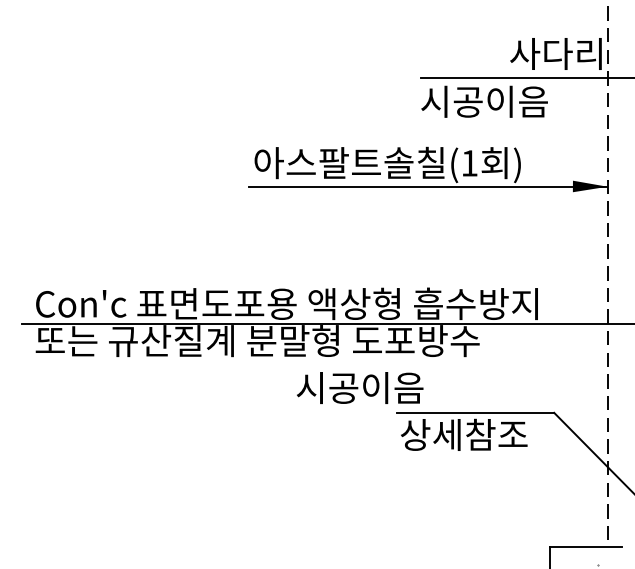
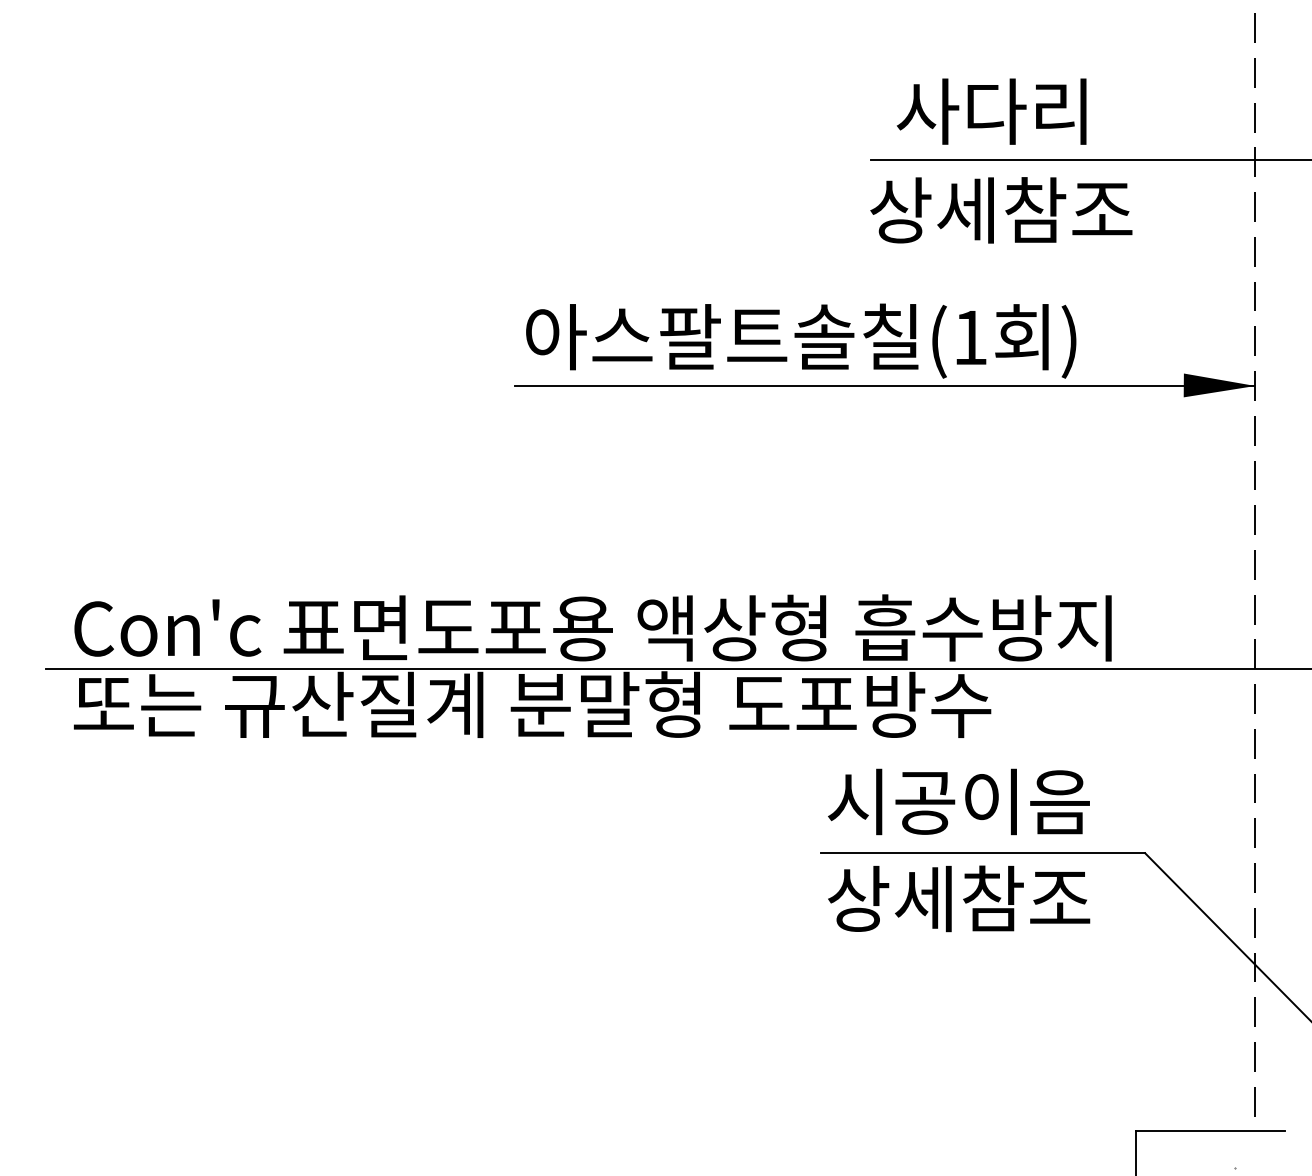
text: (555, 53) -> (990, 110), moved
text: (484, 101) -> (1001, 209), 시공이음 -> 상세참조
text: (360, 387) -> (959, 800), moved

